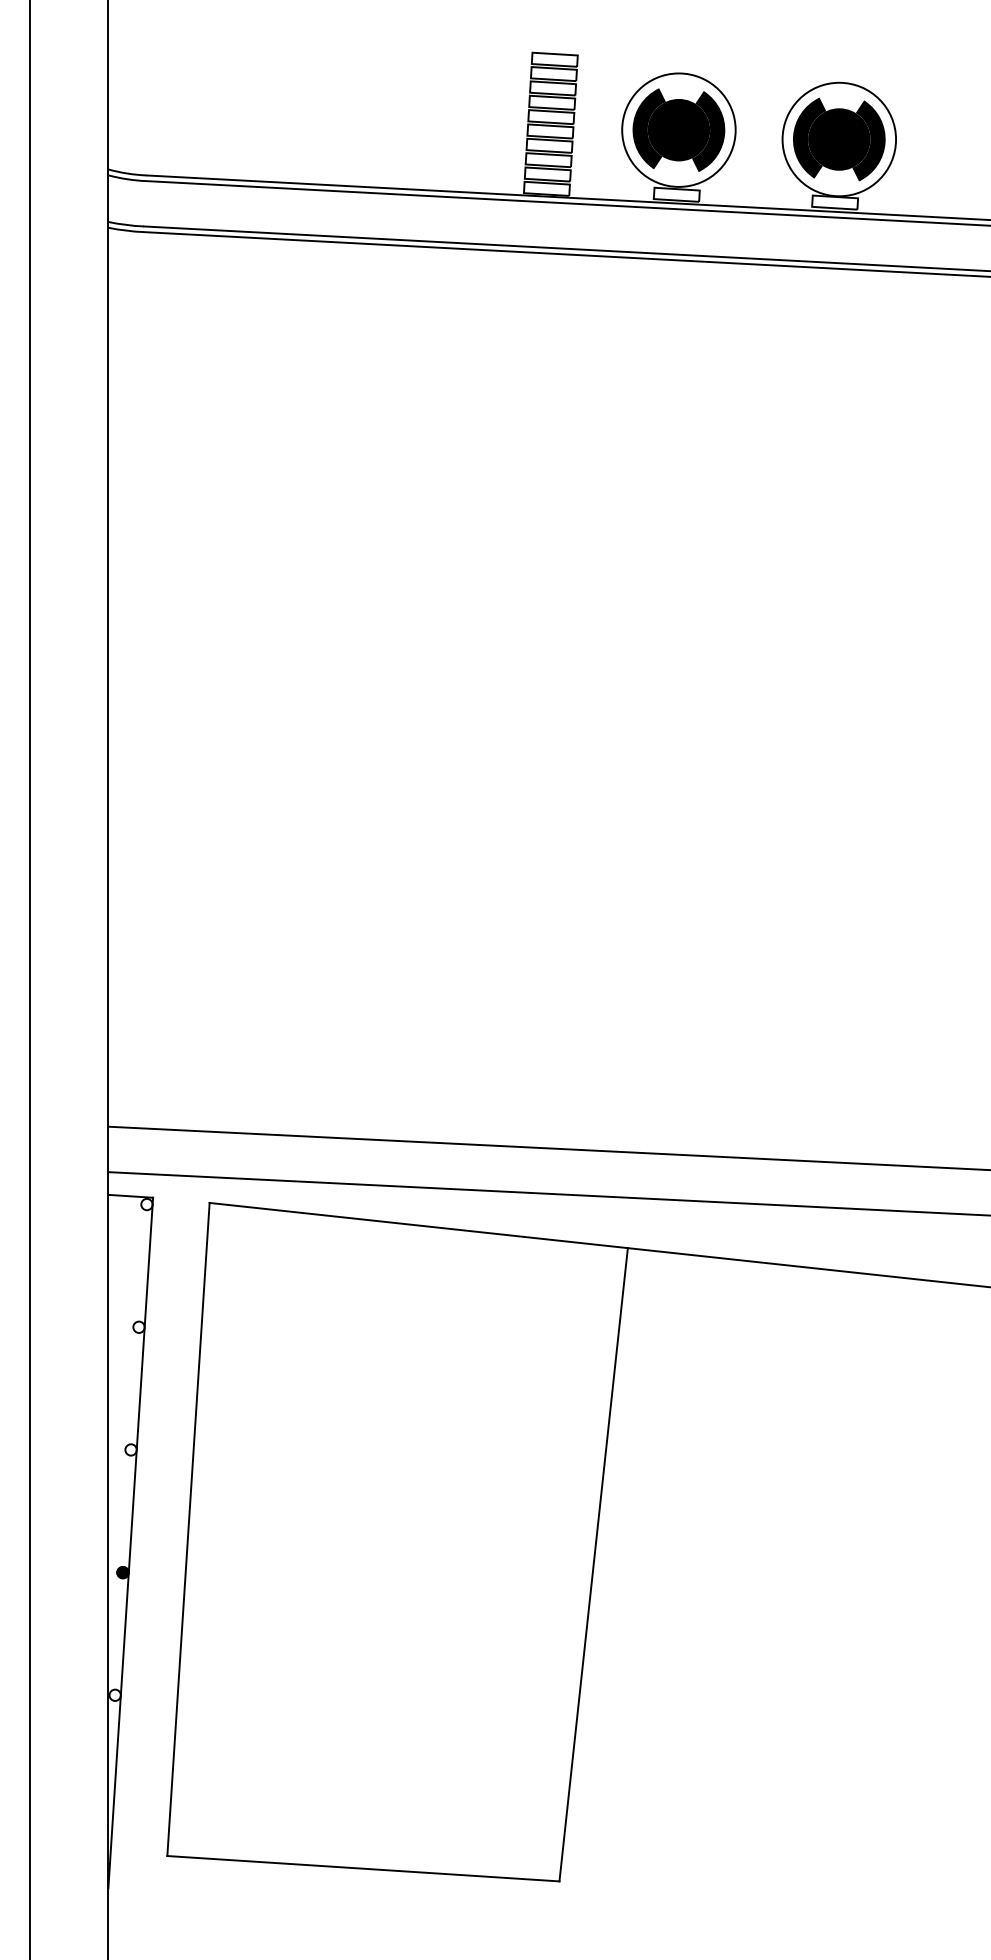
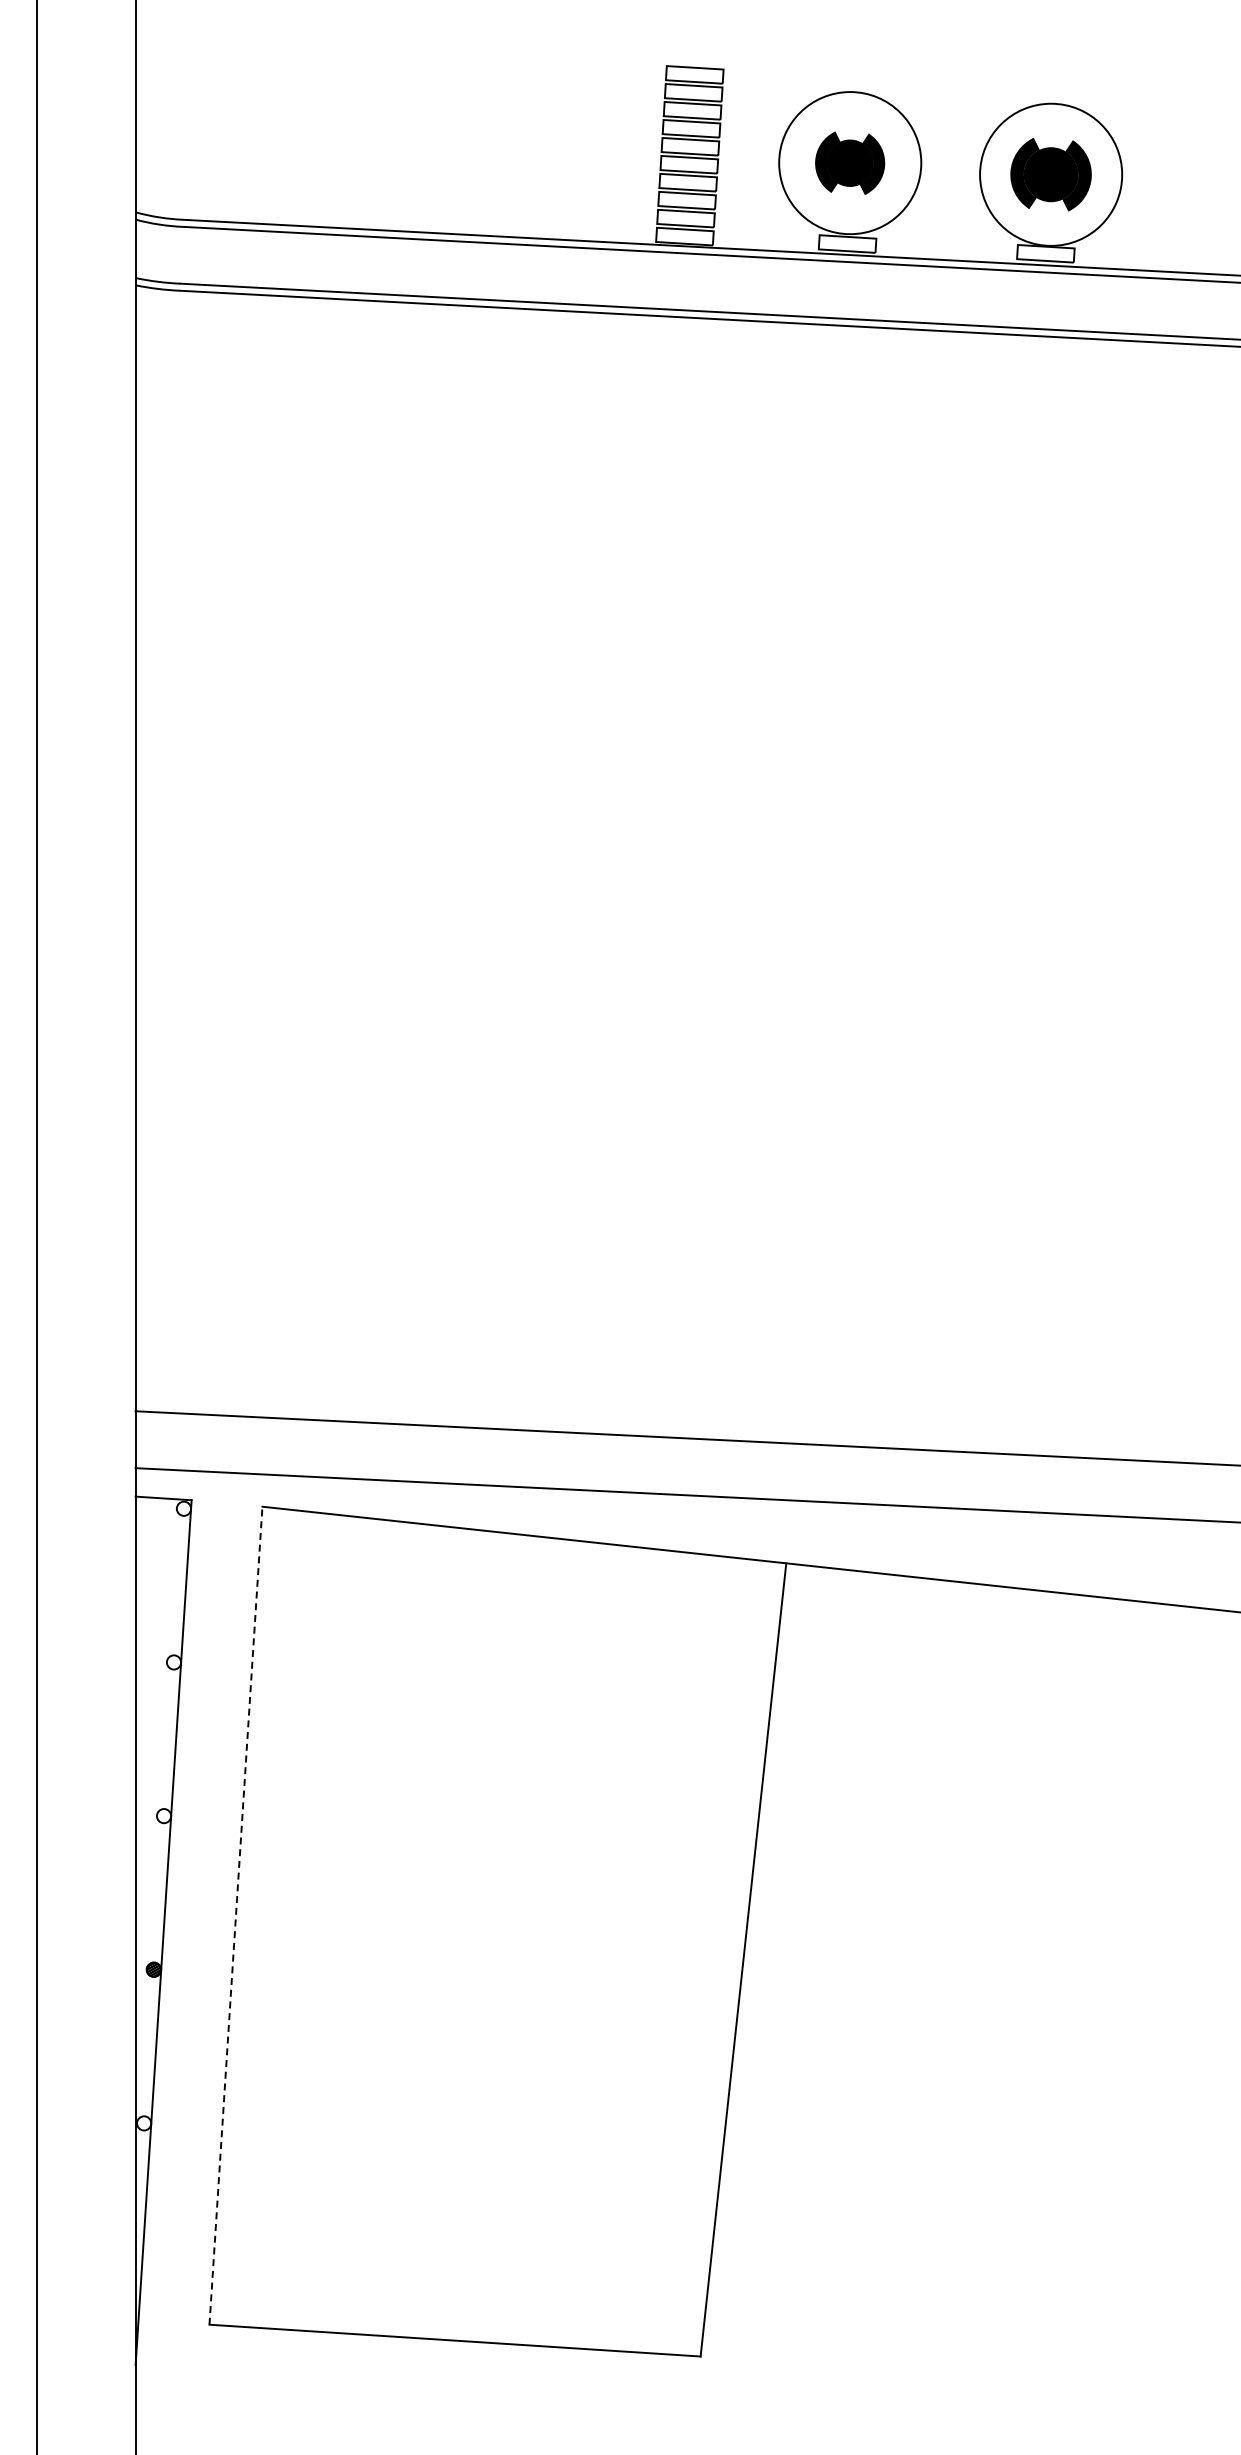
part: (678, 130) -> (849, 163), size x0.6
part: (838, 139) -> (1050, 174), size x0.7
line: (188, 1529) -> (235, 1915), solid -> dashed

